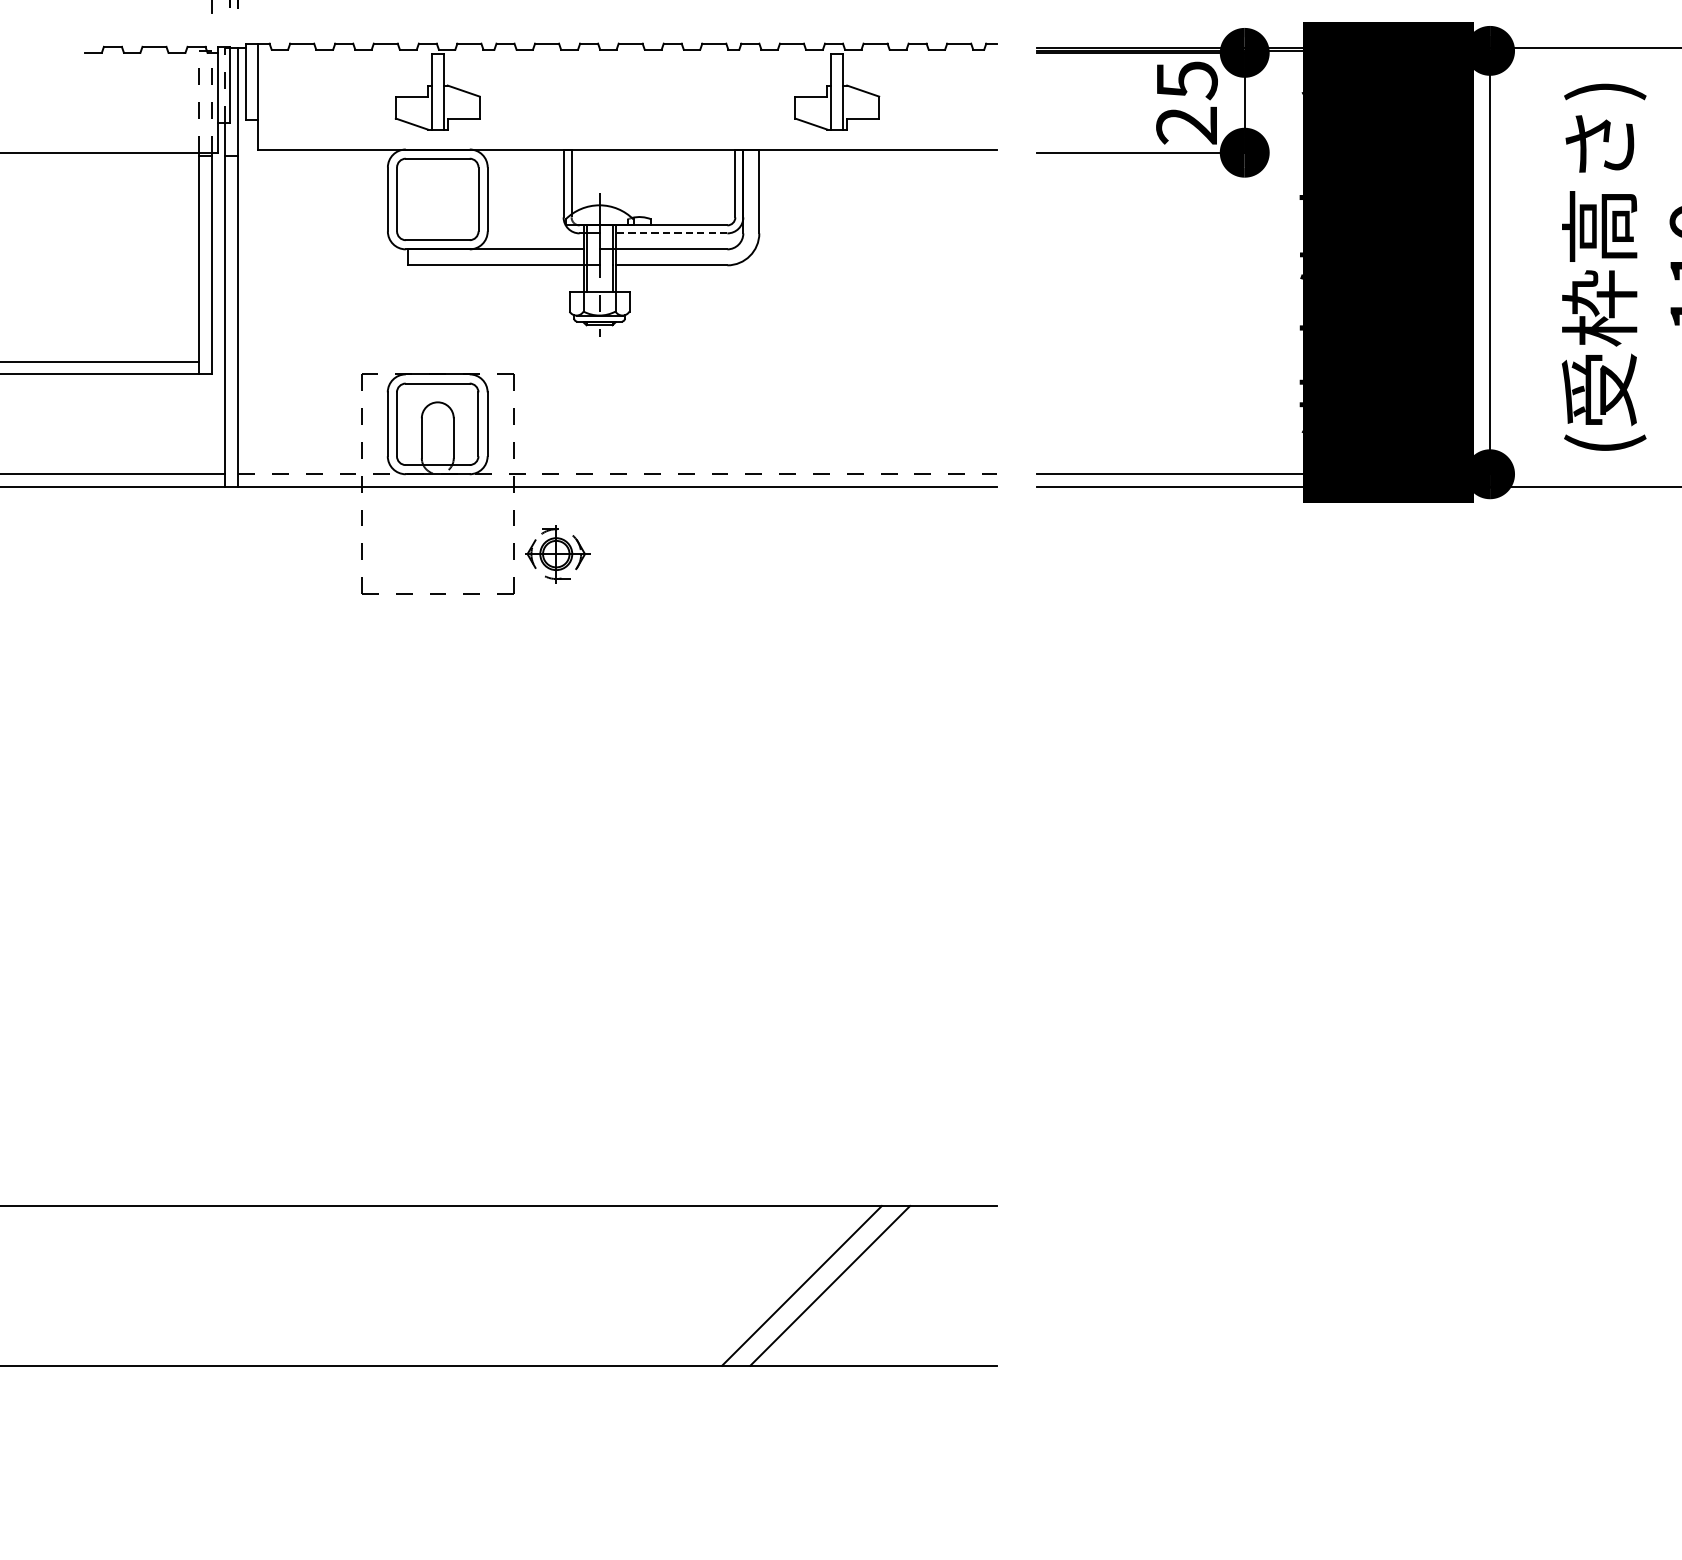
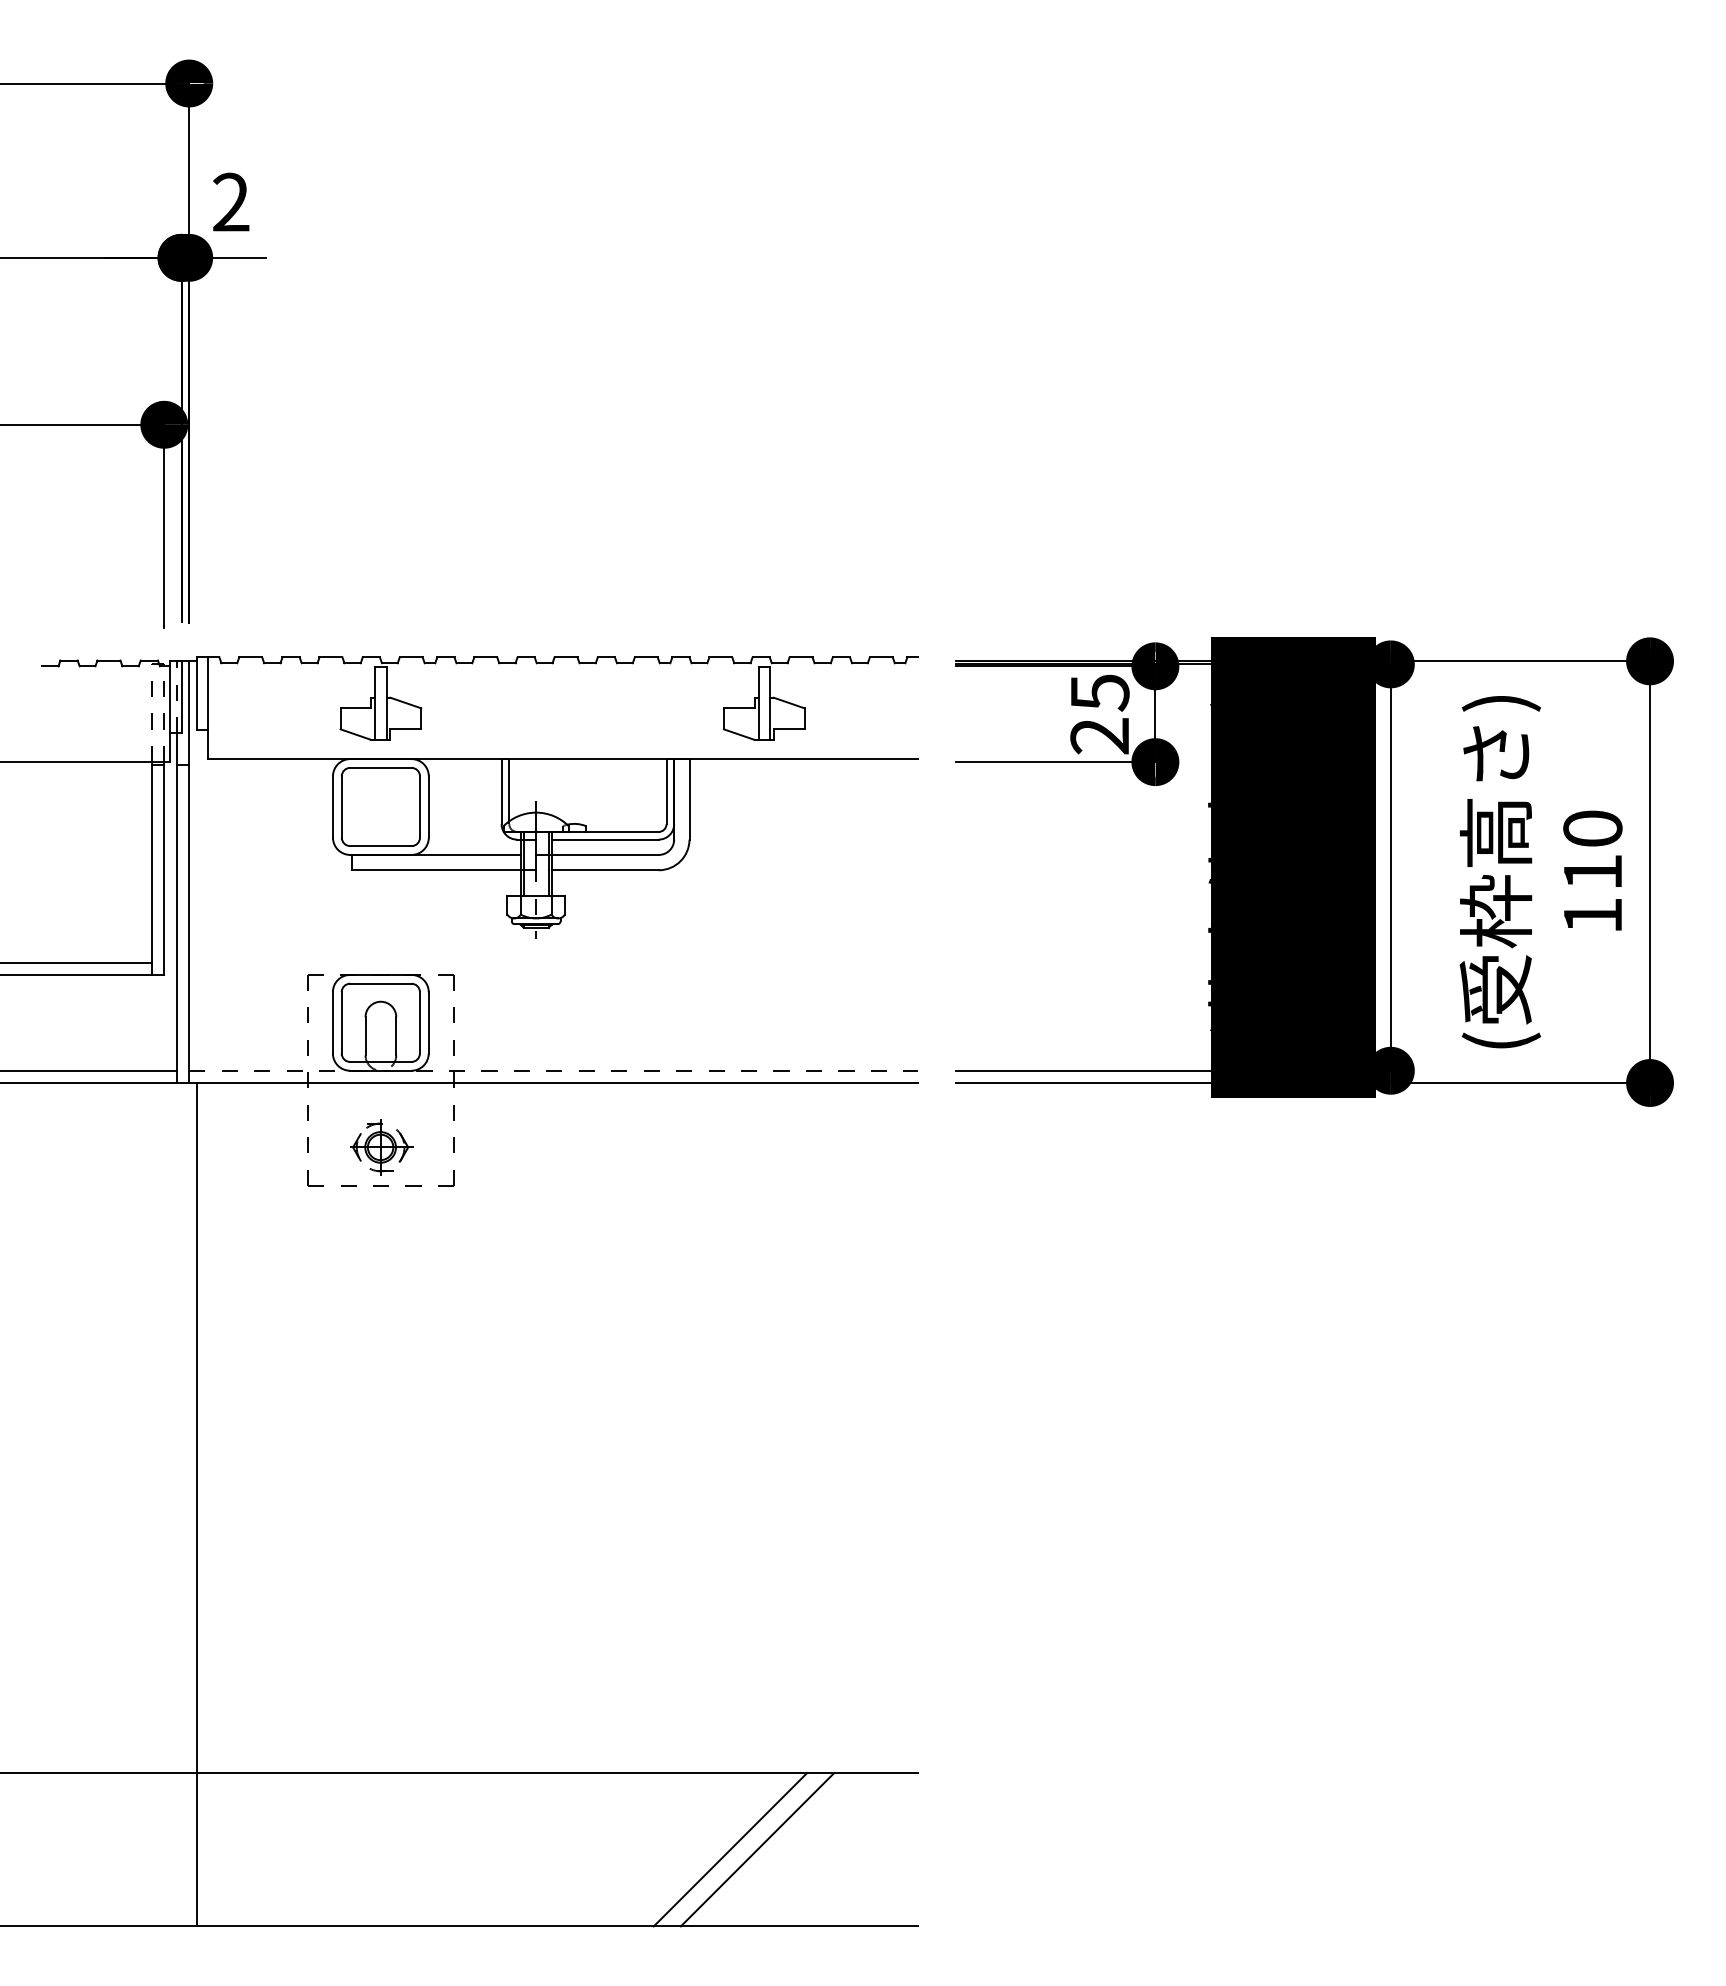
line: (671, 233) -> (605, 839), dashed -> solid
part: (557, 554) -> (381, 1147), moved
line: (245, 926) -> (196, 1504), added

